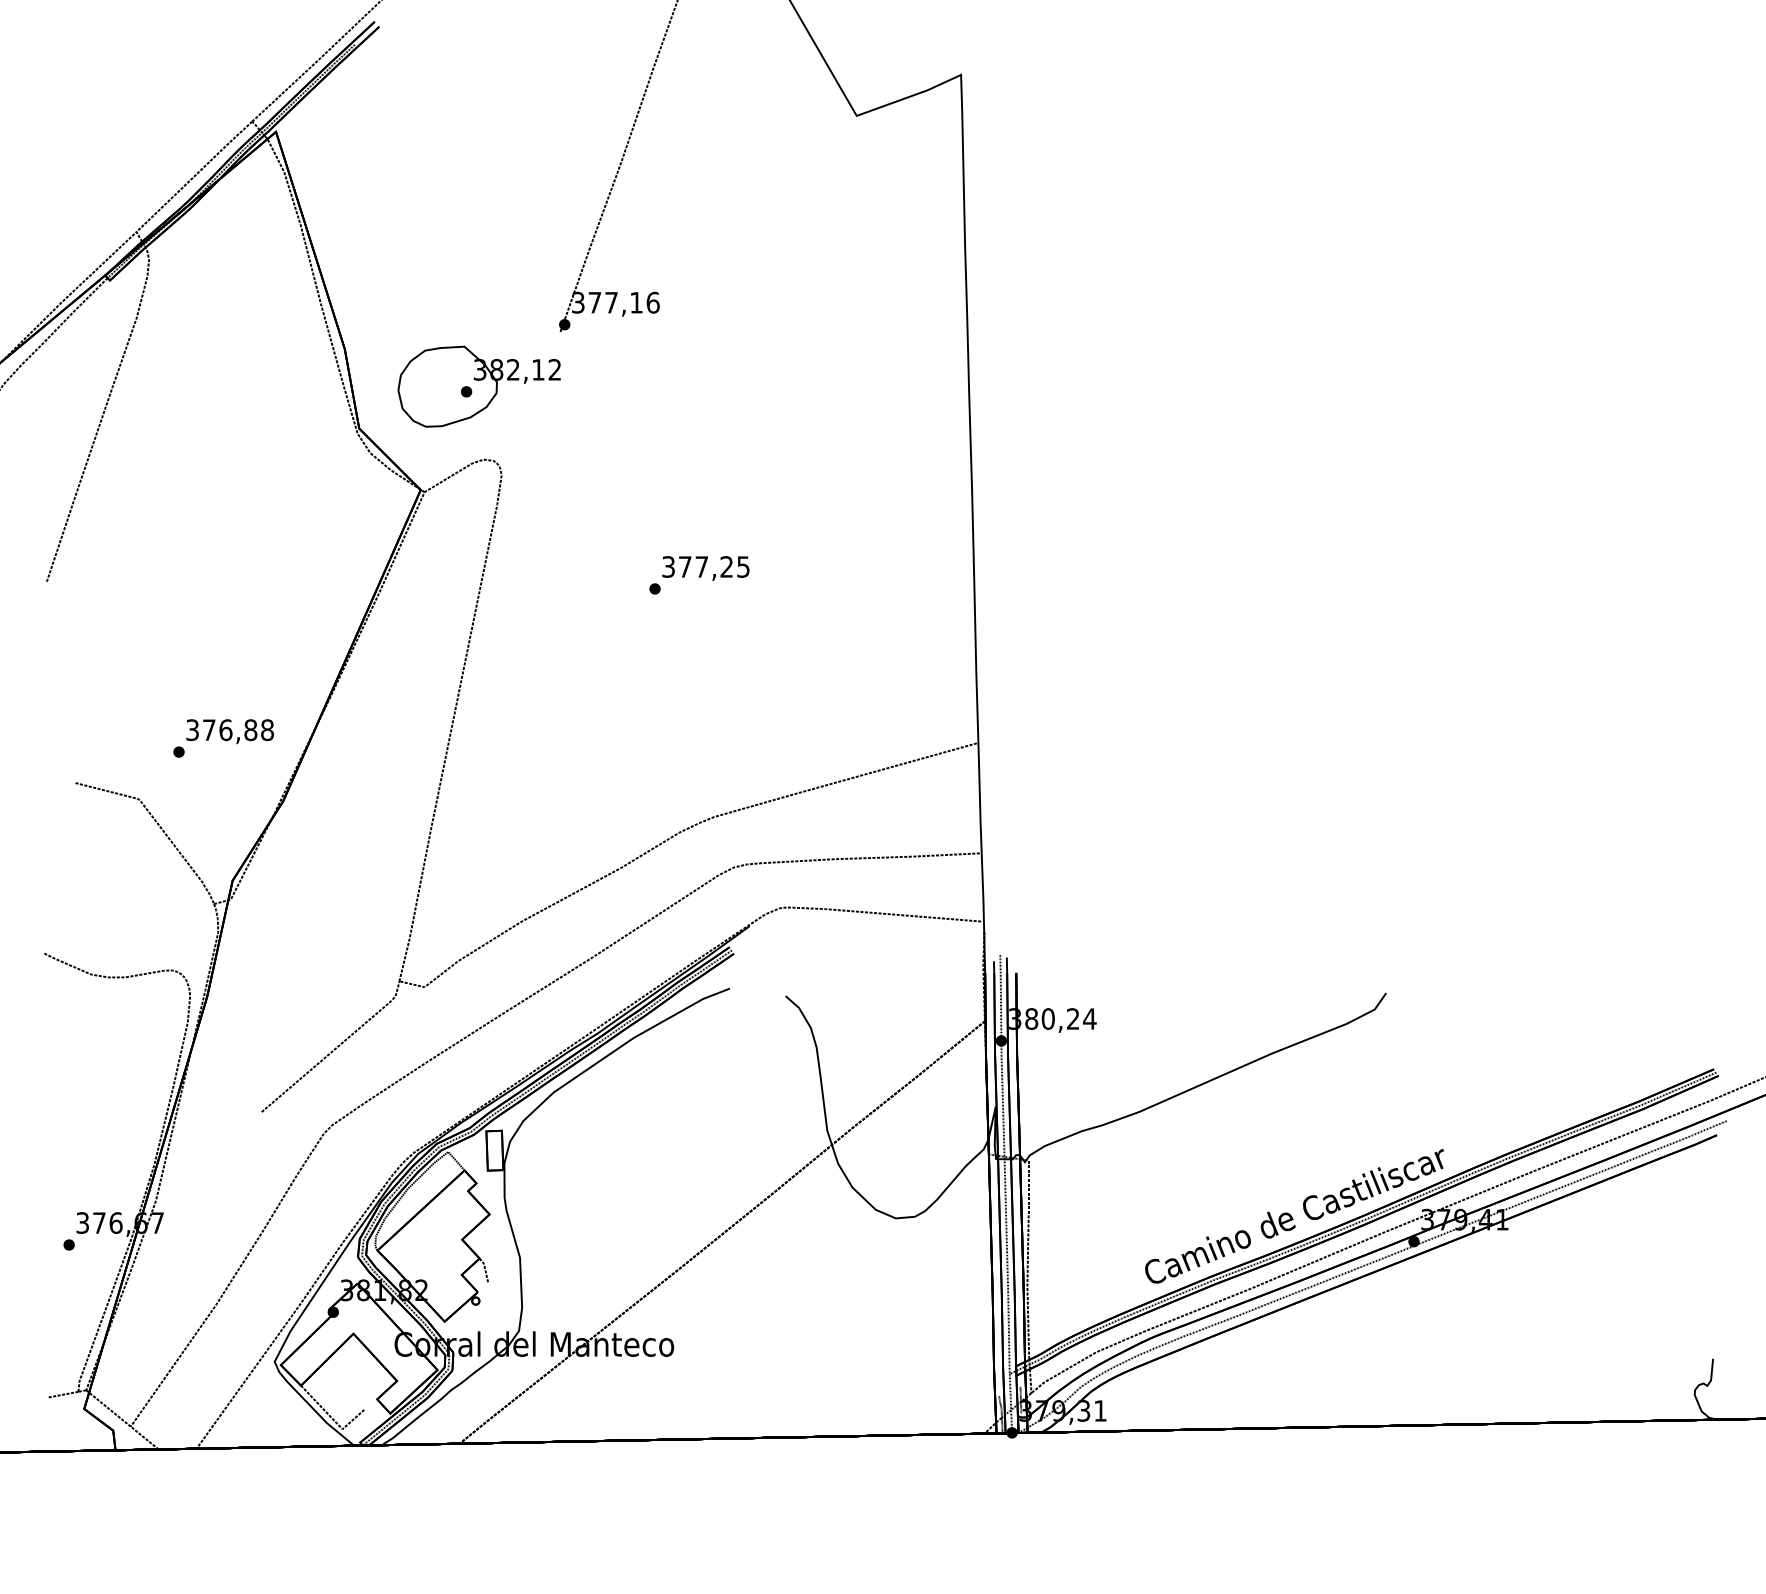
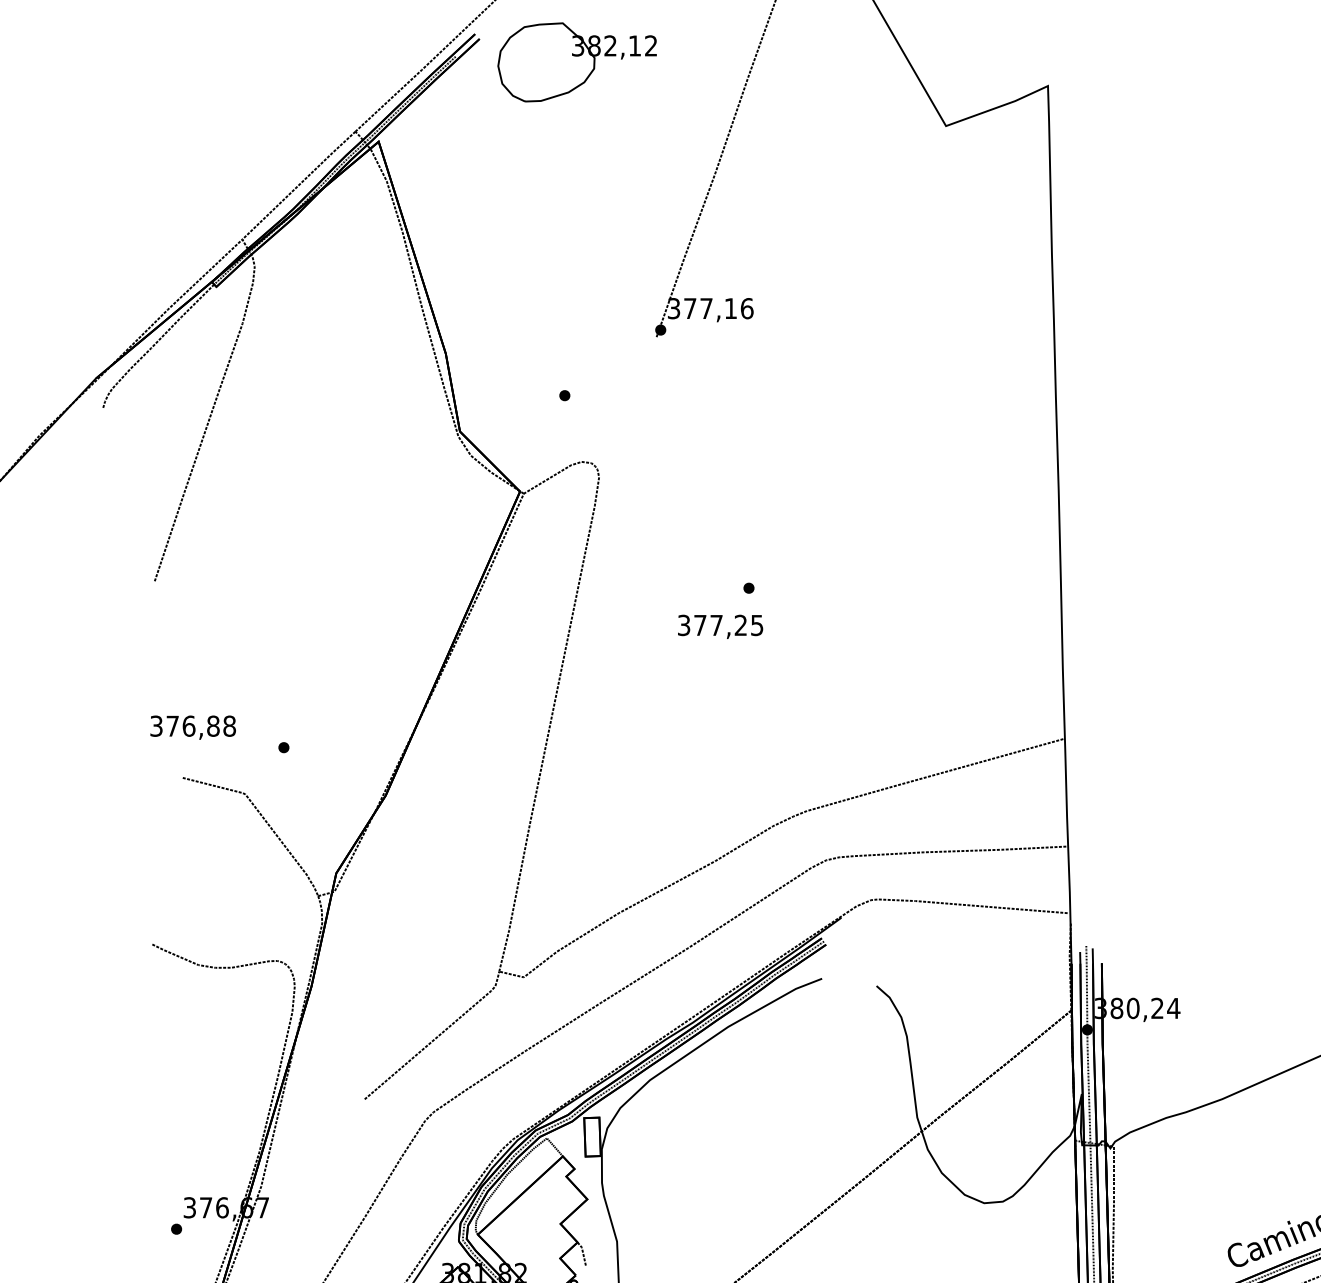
part: (478, 386) -> (576, 62), moved
text: (705, 568) -> (720, 626), moved
text: (229, 731) -> (192, 727), moved

